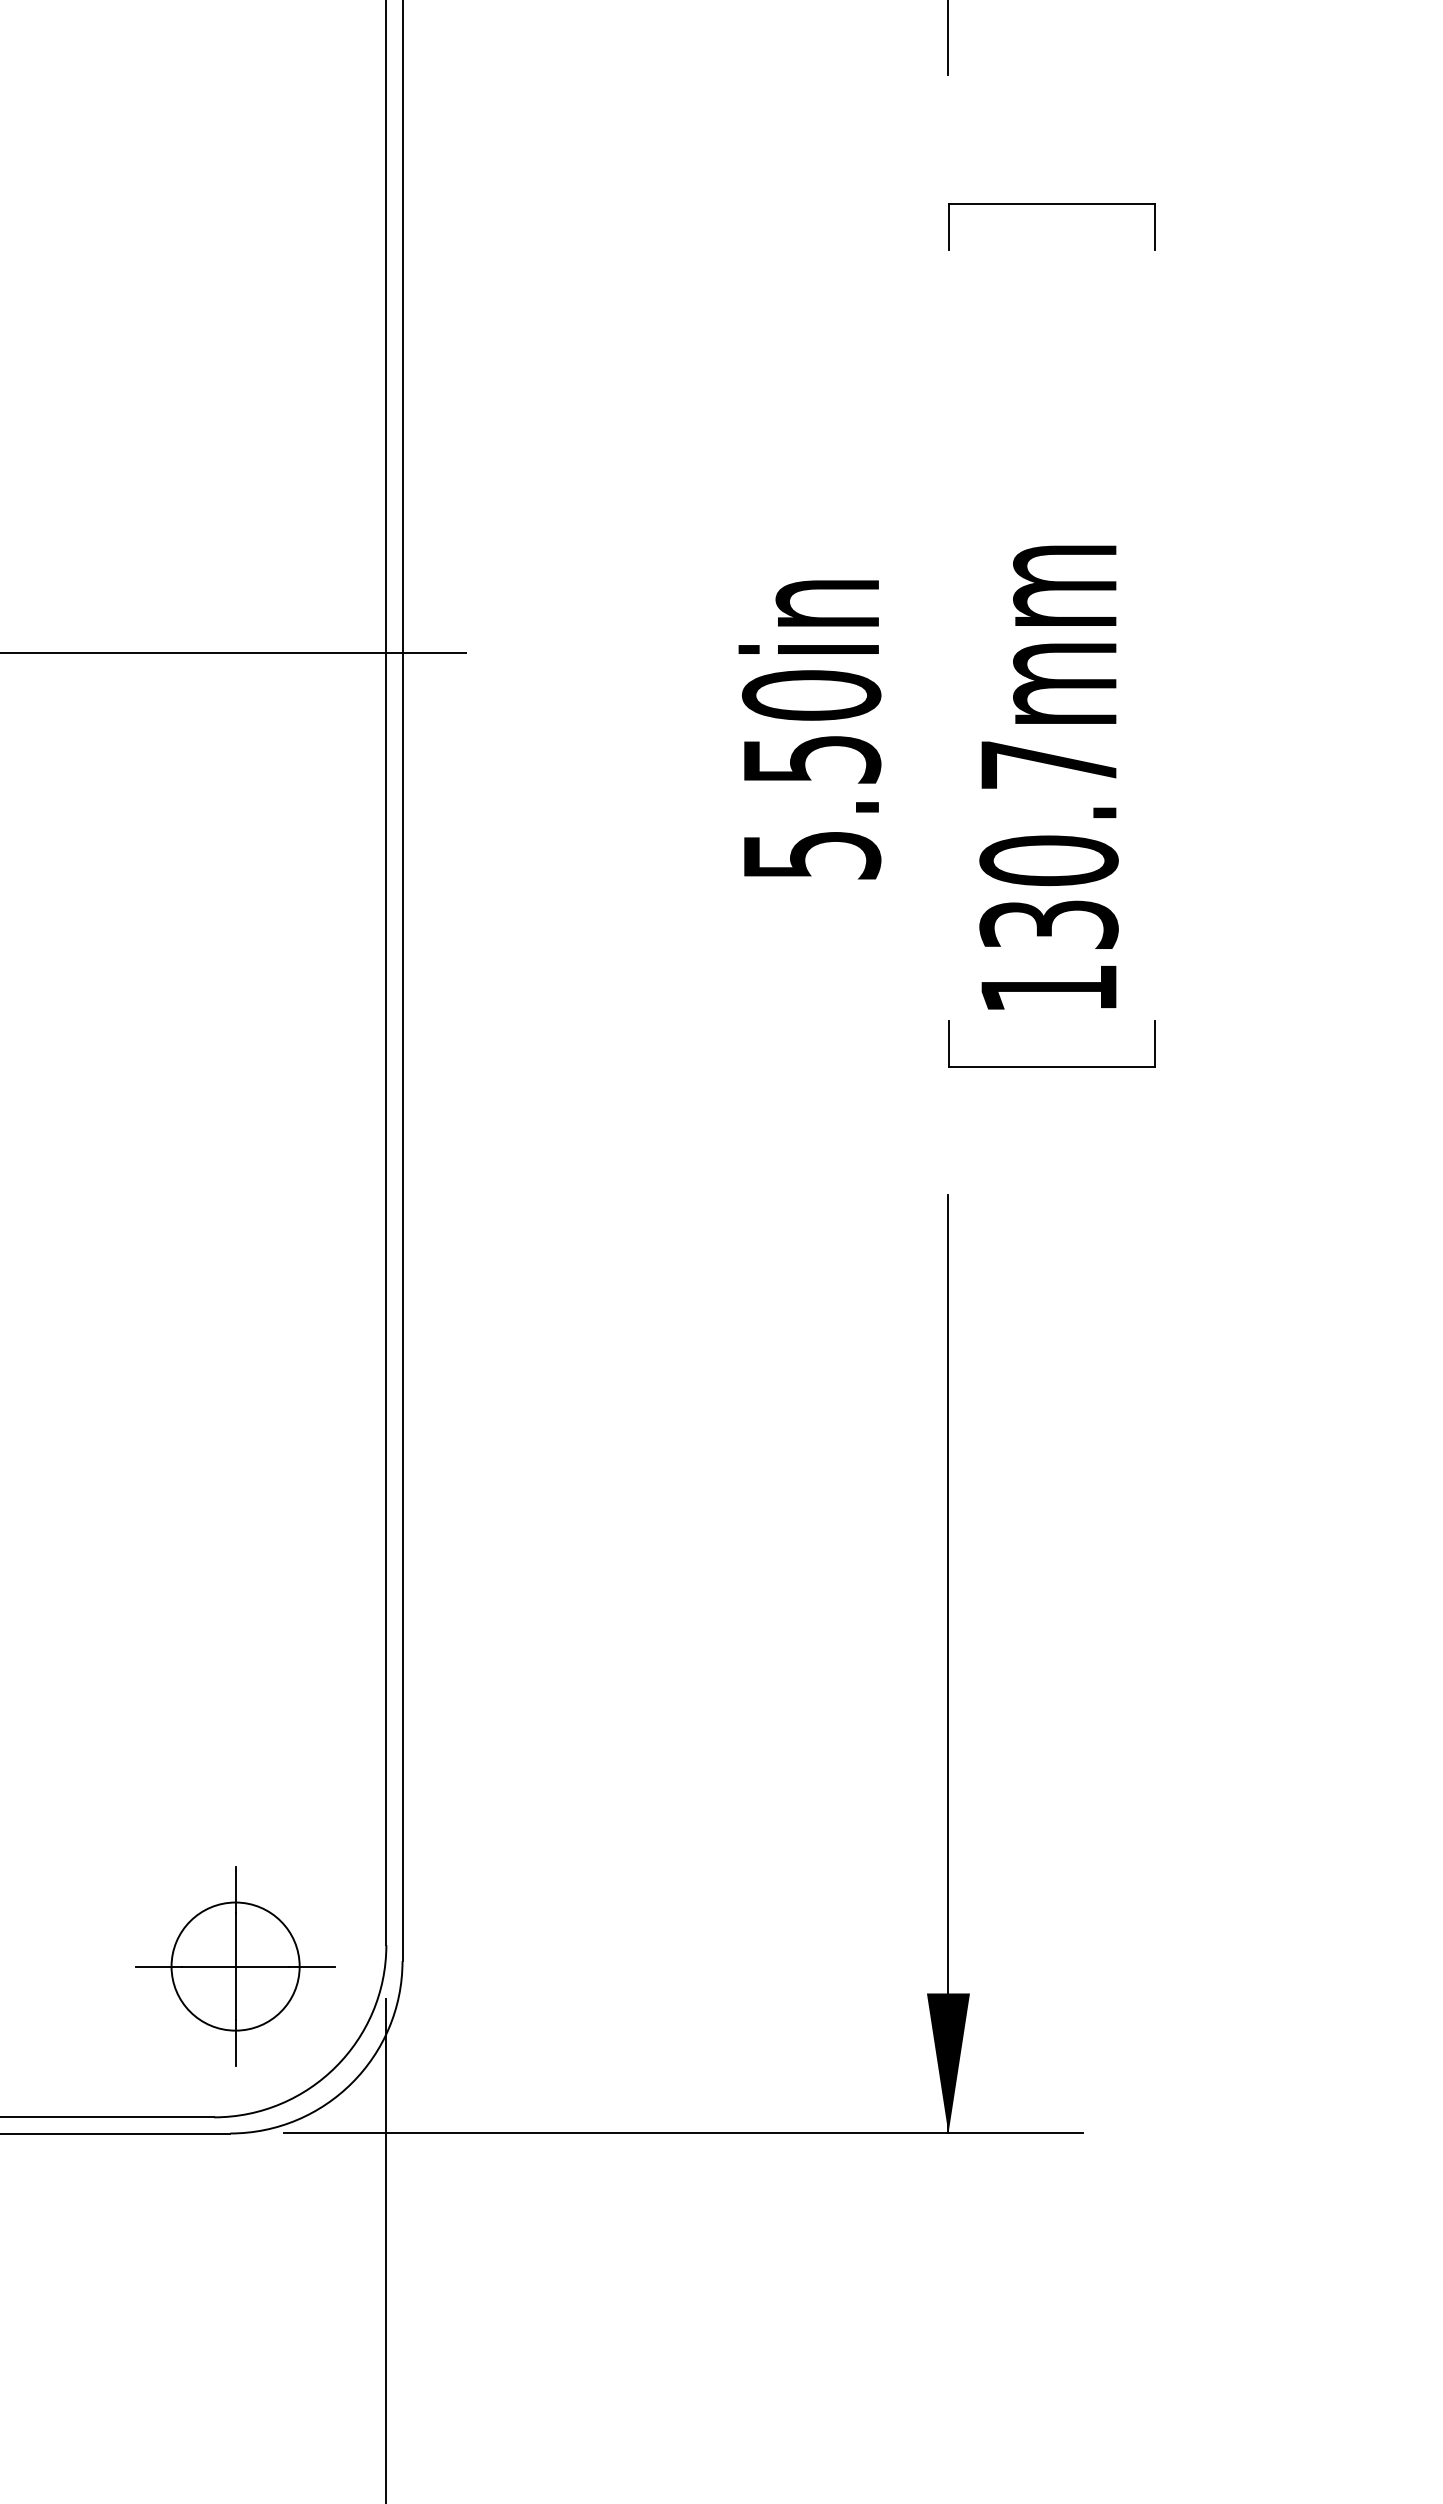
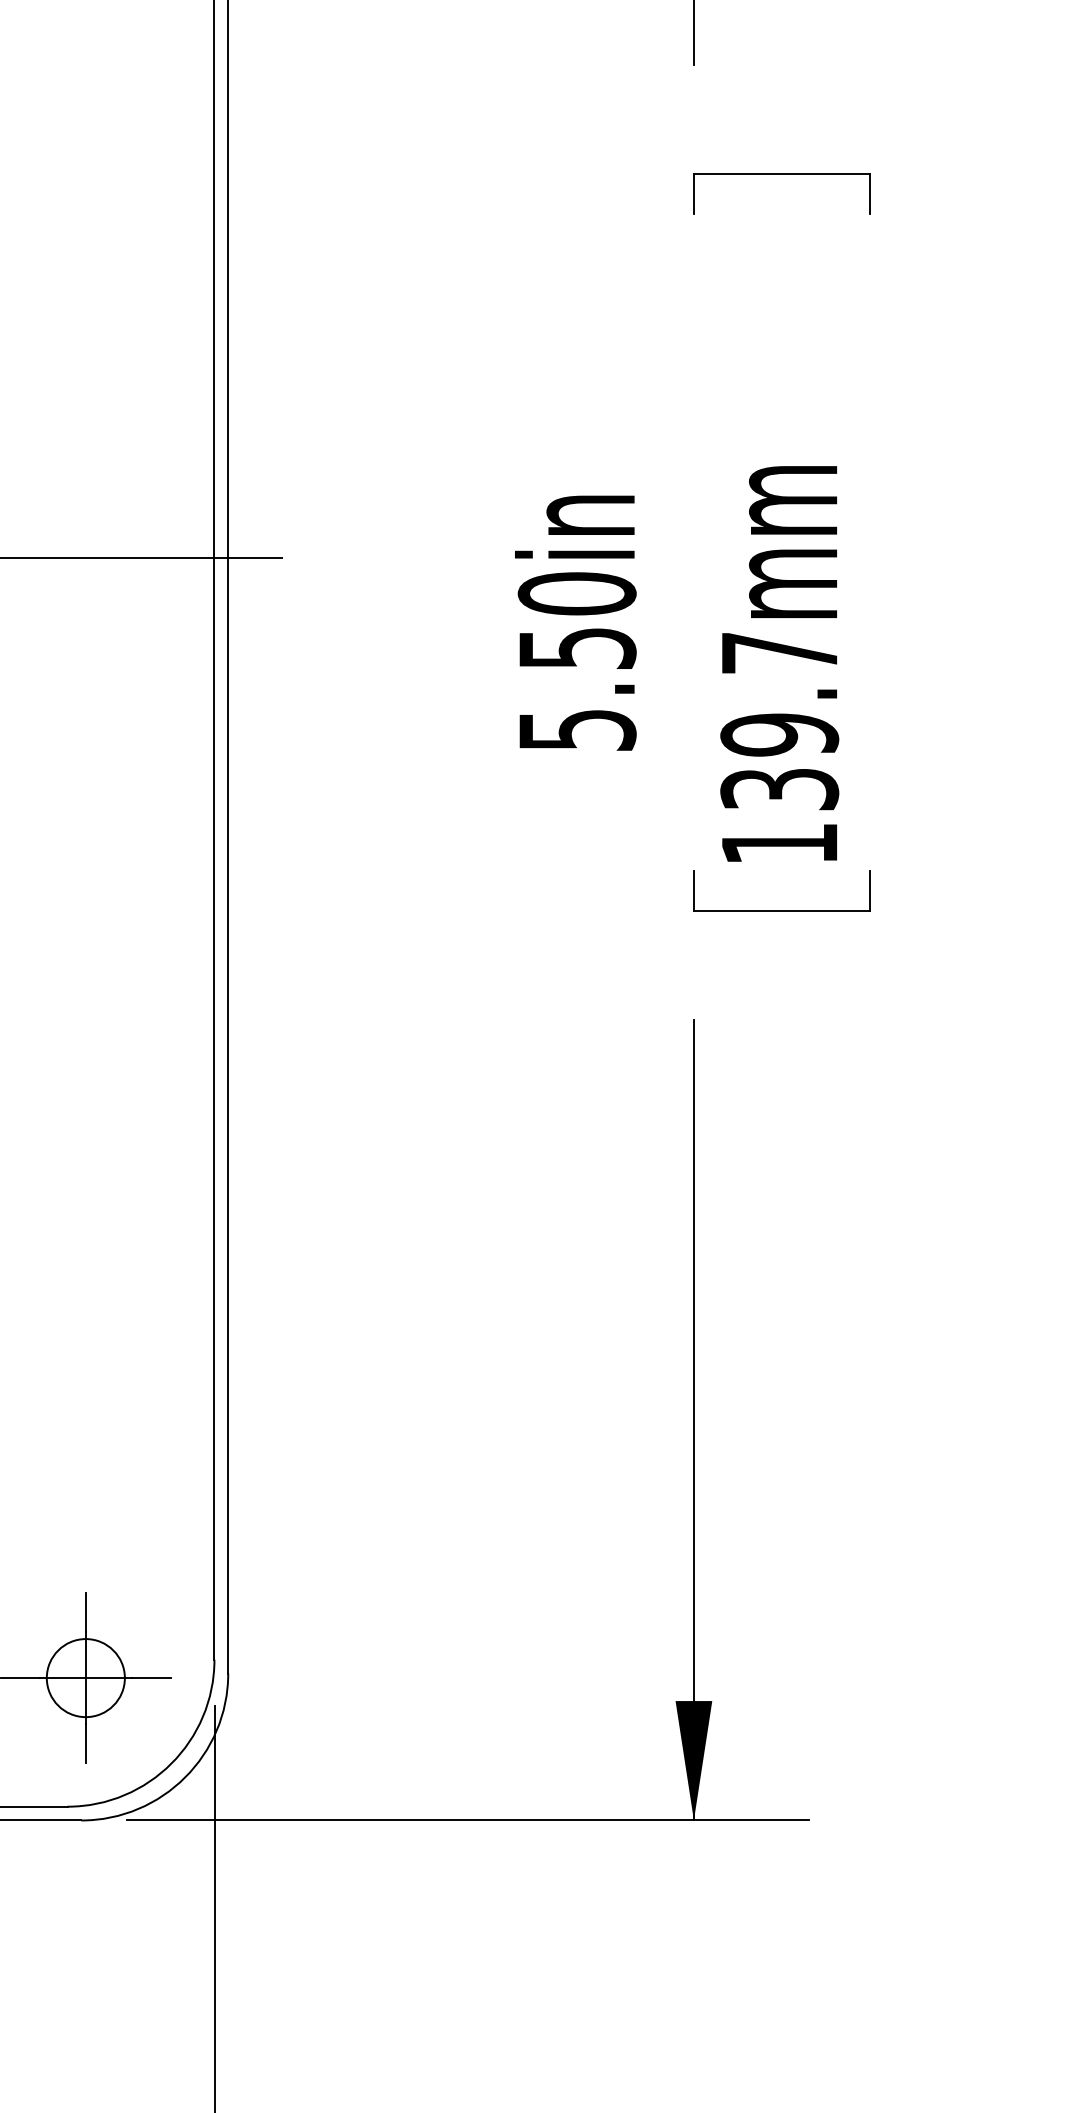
text: (1048, 860) -> (779, 734), 130.7mm -> 139.7mm
circle: (235, 1966) -> (85, 1678), size x0.71

